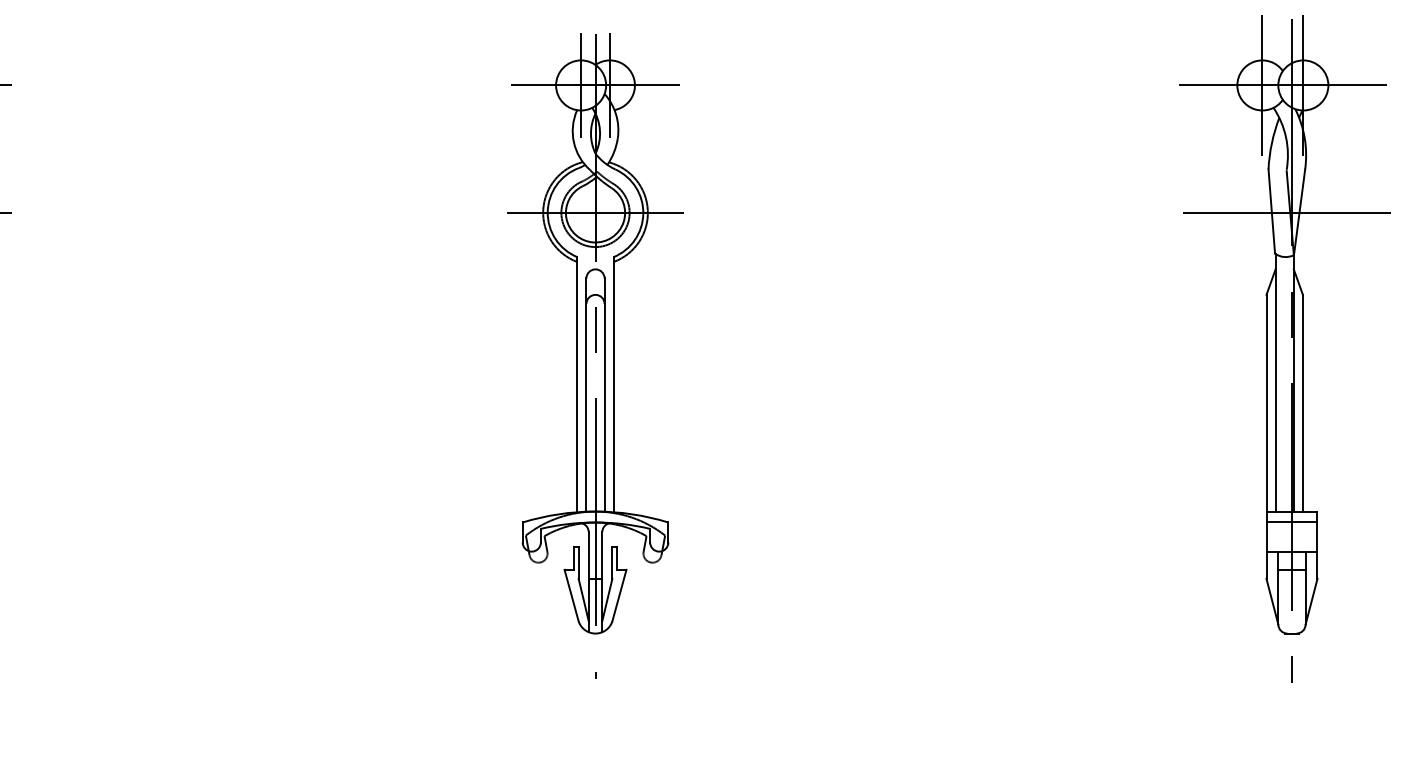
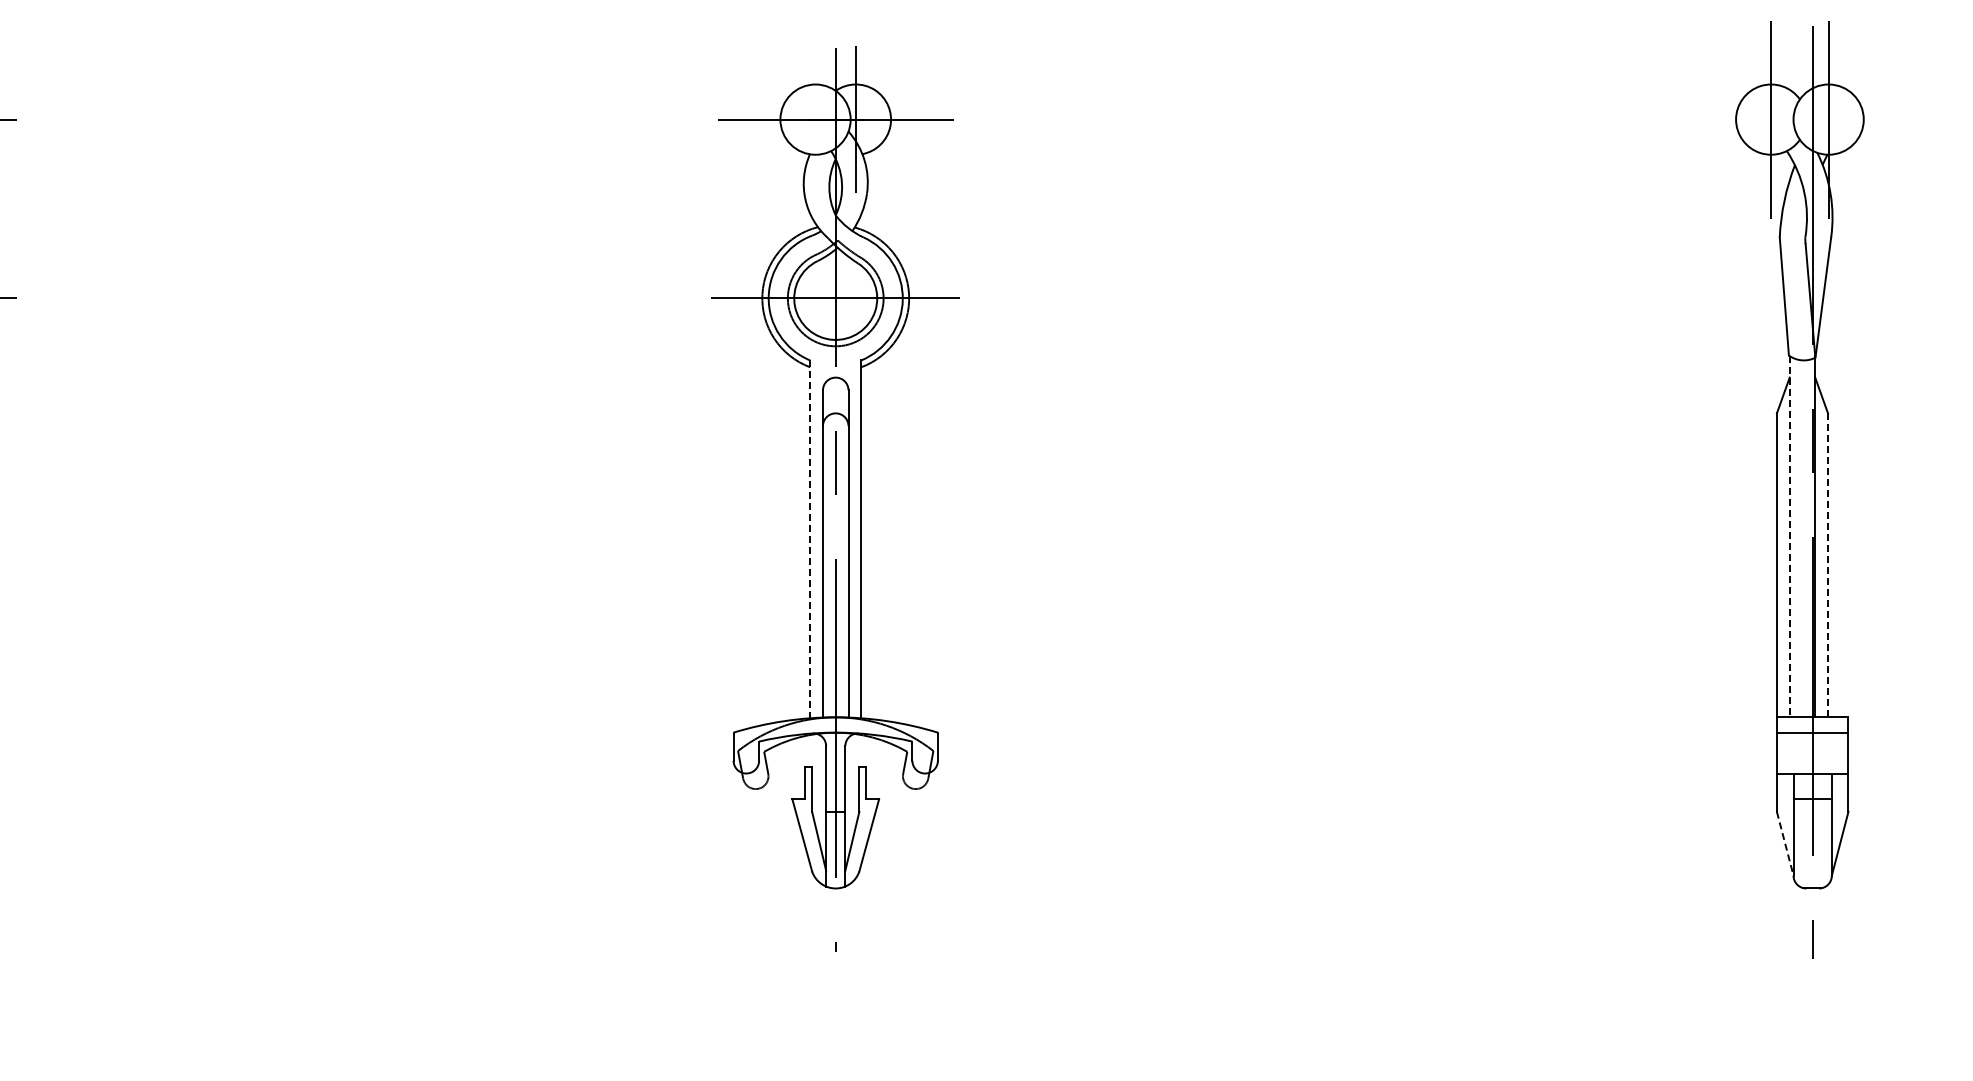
line: (581, 85) -> (815, 119), removed
line: (1282, 85) -> (1799, 119), removed
line: (1286, 212) -> (1804, 298), removed
line: (1275, 382) -> (1789, 536), solid -> dashed
line: (577, 384) -> (810, 539), solid -> dashed
line: (1303, 403) -> (1828, 565), solid -> dashed
line: (1272, 601) -> (1785, 843), solid -> dashed

